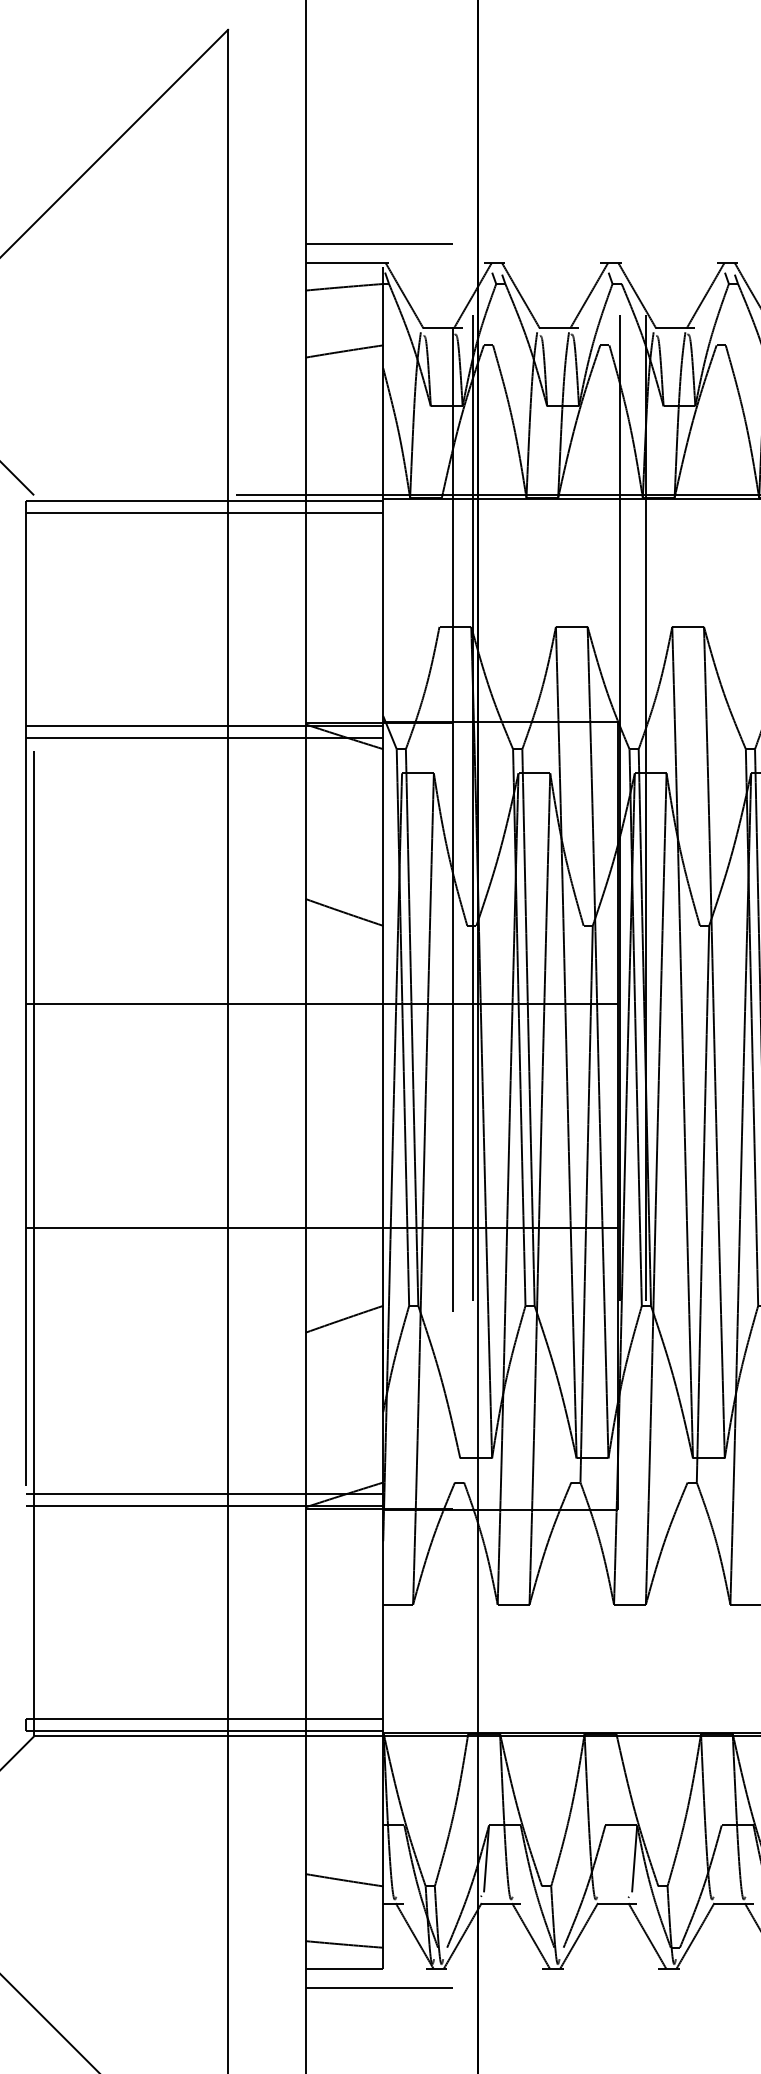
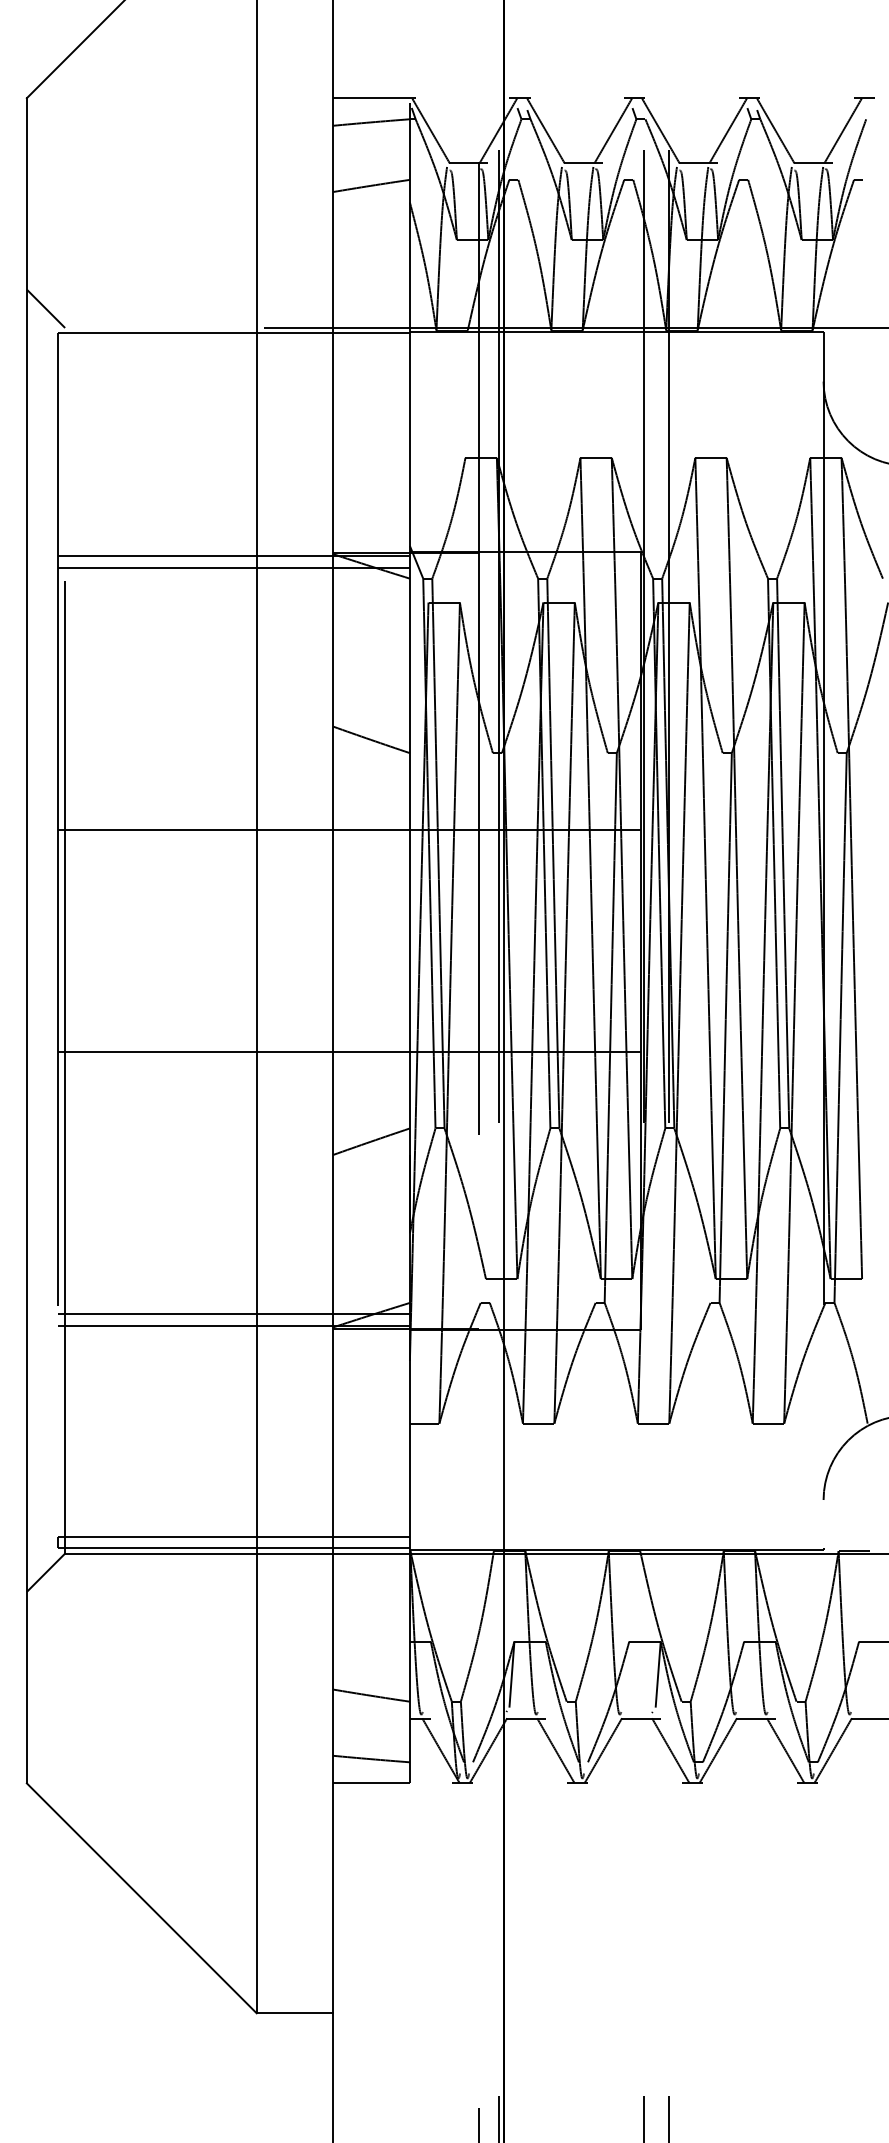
line: (378, 243) -> (405, 79), removed
line: (204, 513) -> (233, 345), removed
line: (378, 1987) -> (405, 1801), removed

